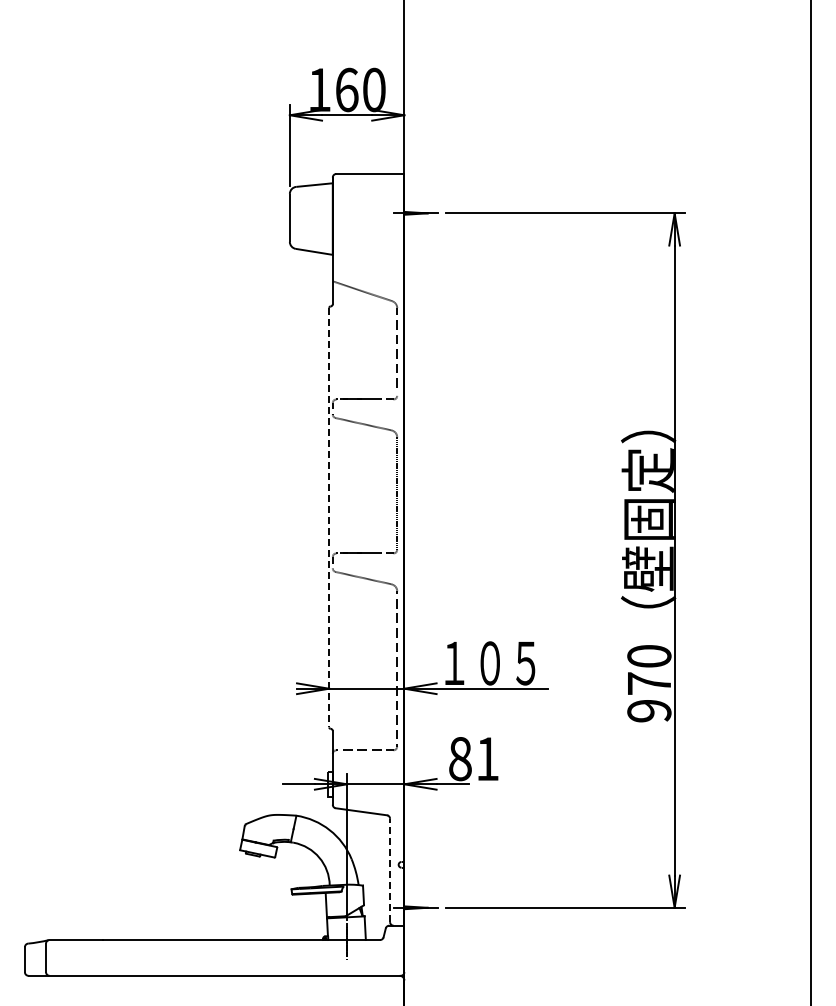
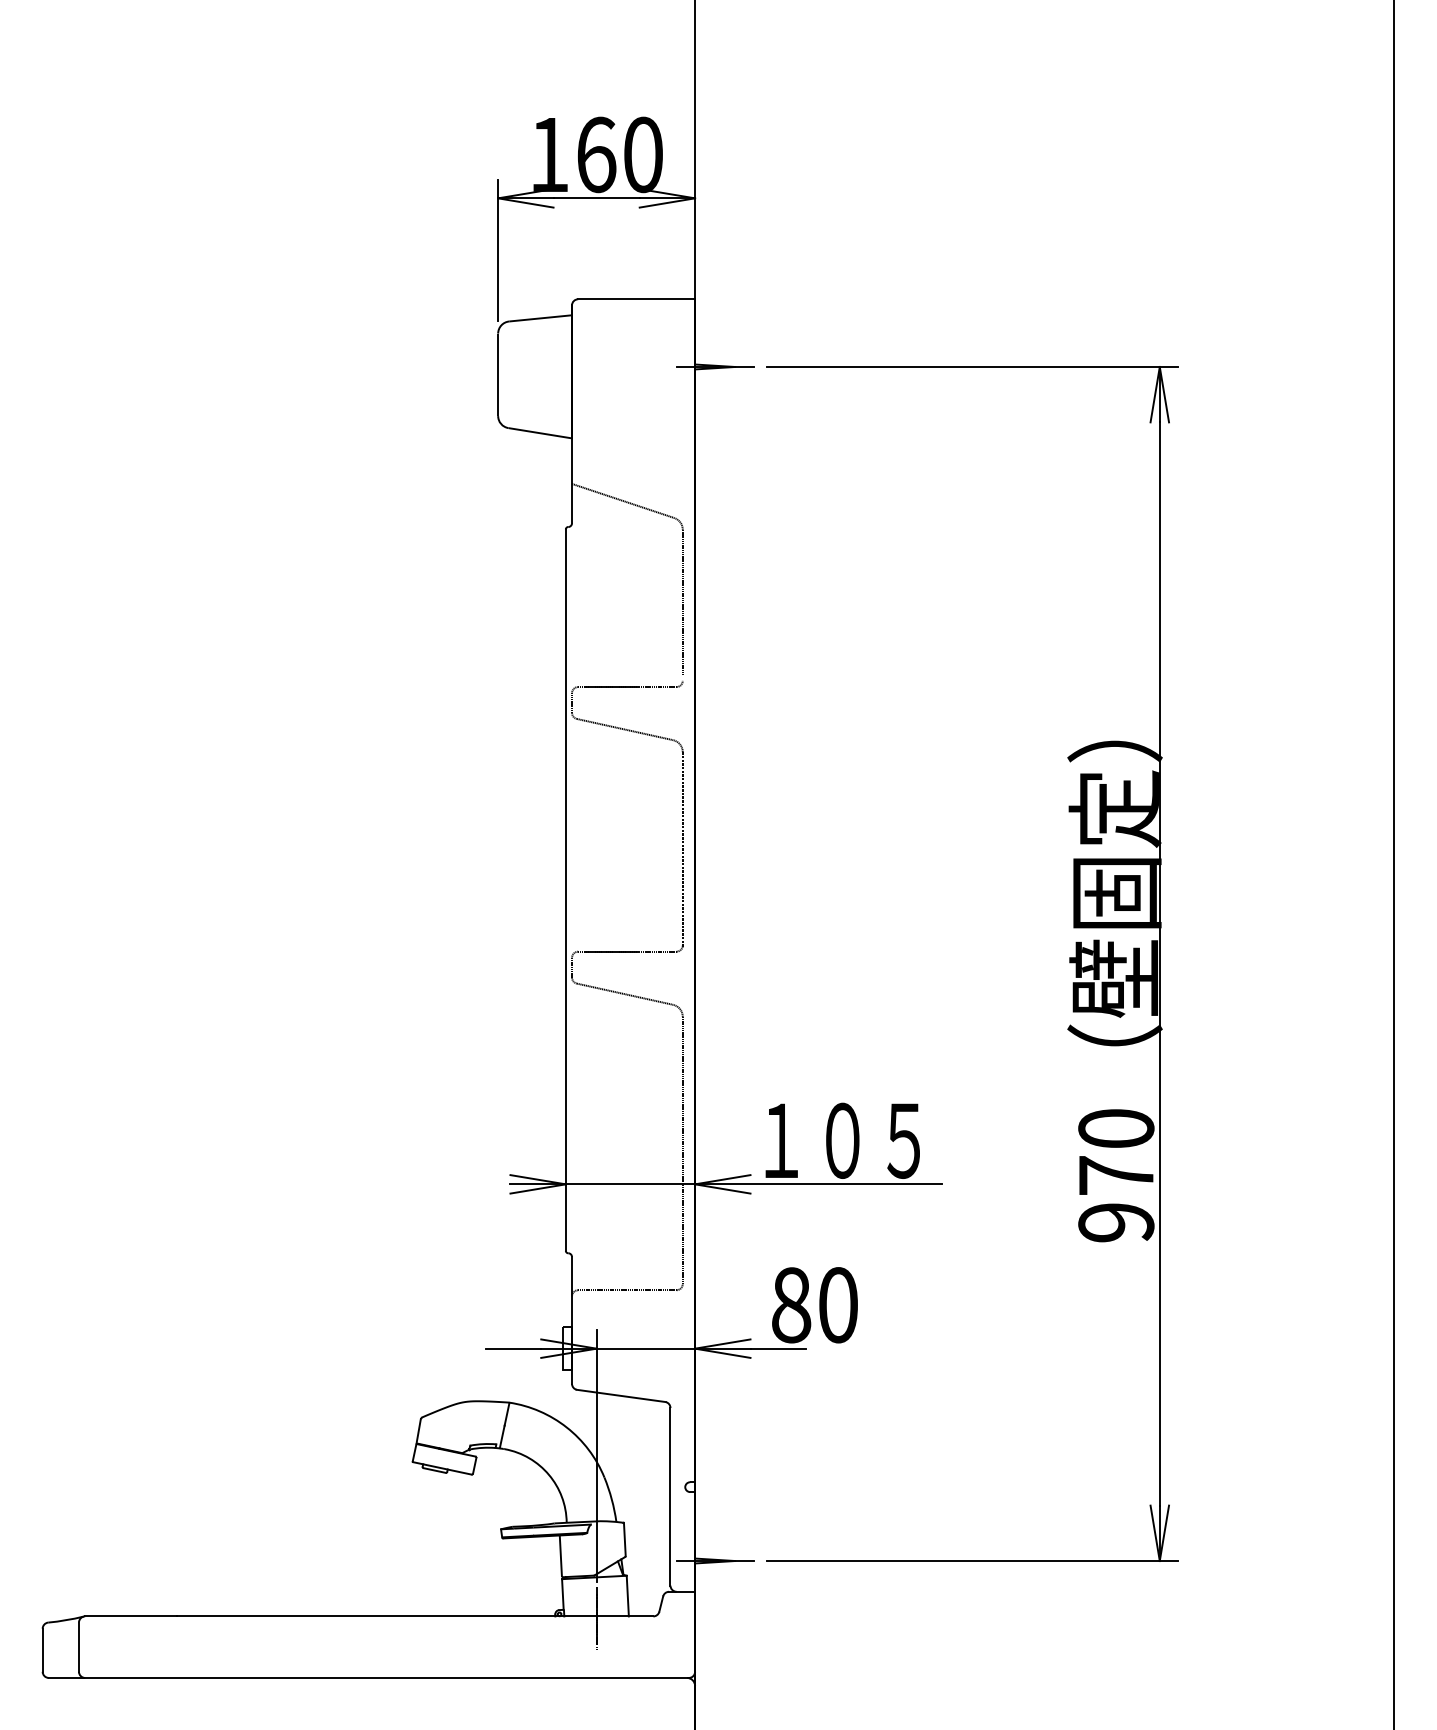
line: (329, 517) -> (566, 889), dashed -> solid
text: (487, 758) -> (837, 1304), 81 -> 80
line: (390, 870) -> (671, 1496), dashed -> solid

